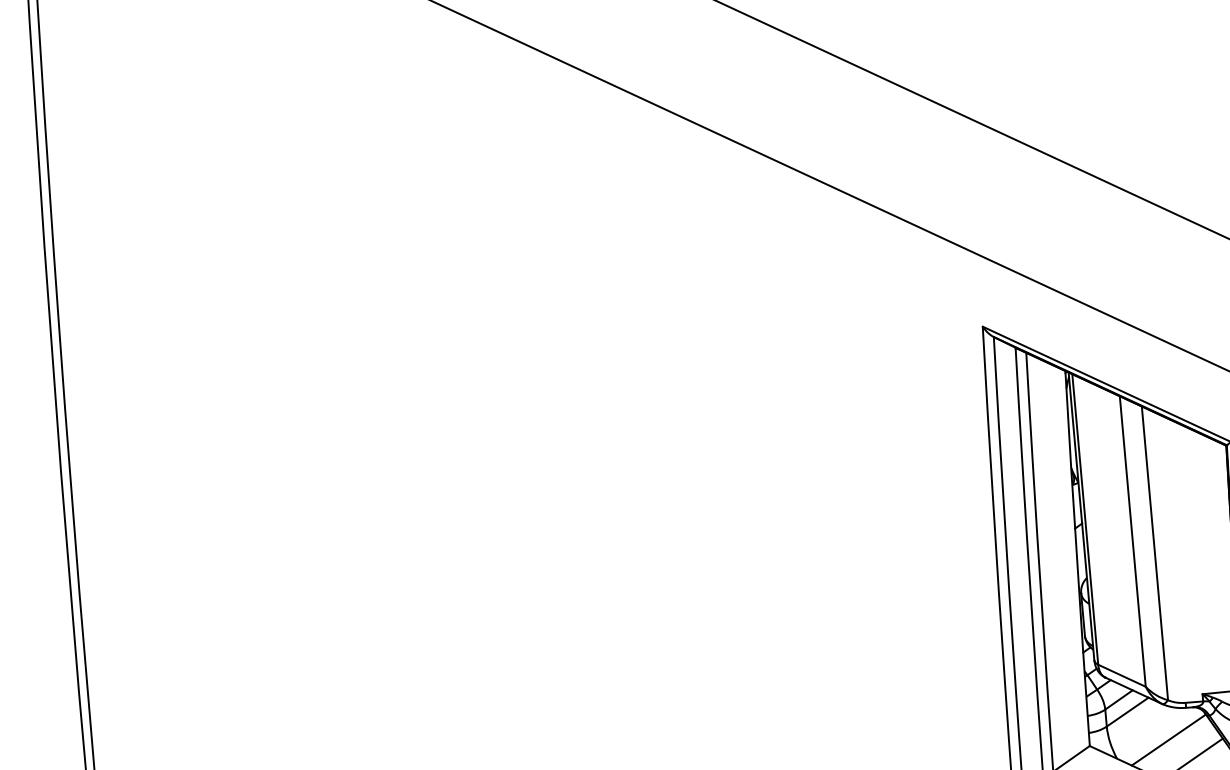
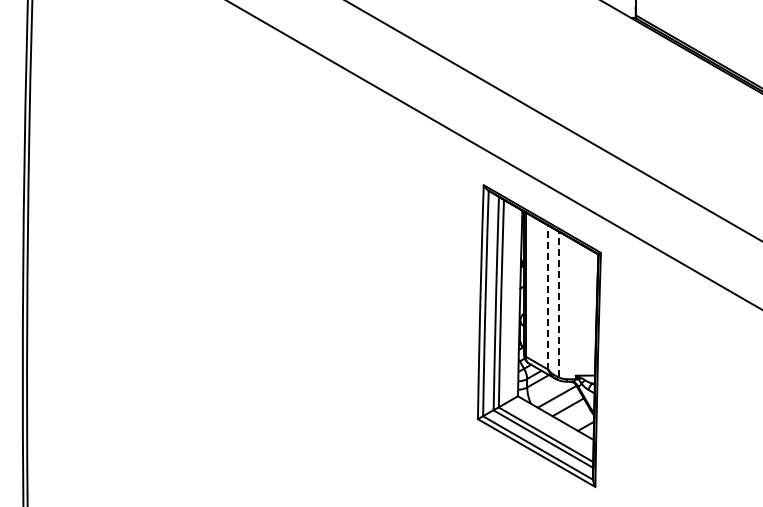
line: (1133, 541) -> (548, 297), solid -> dashed
line: (1154, 553) -> (558, 304), solid -> dashed

